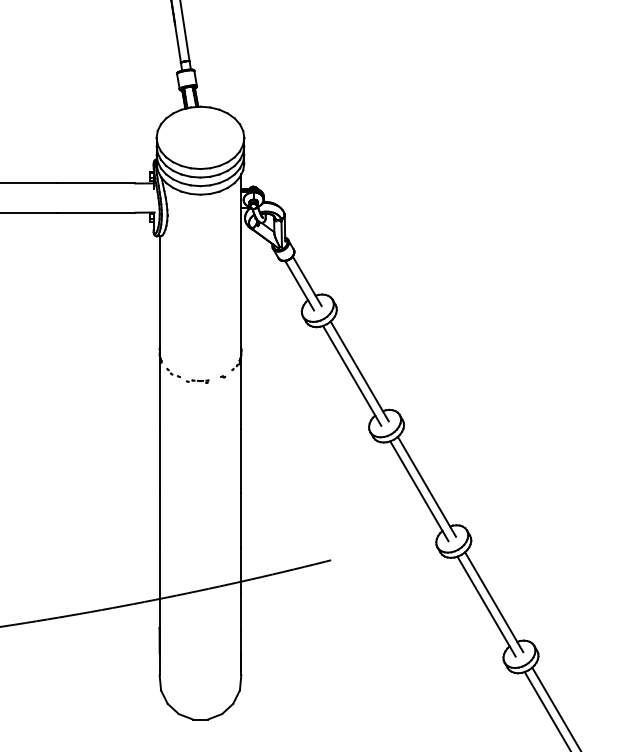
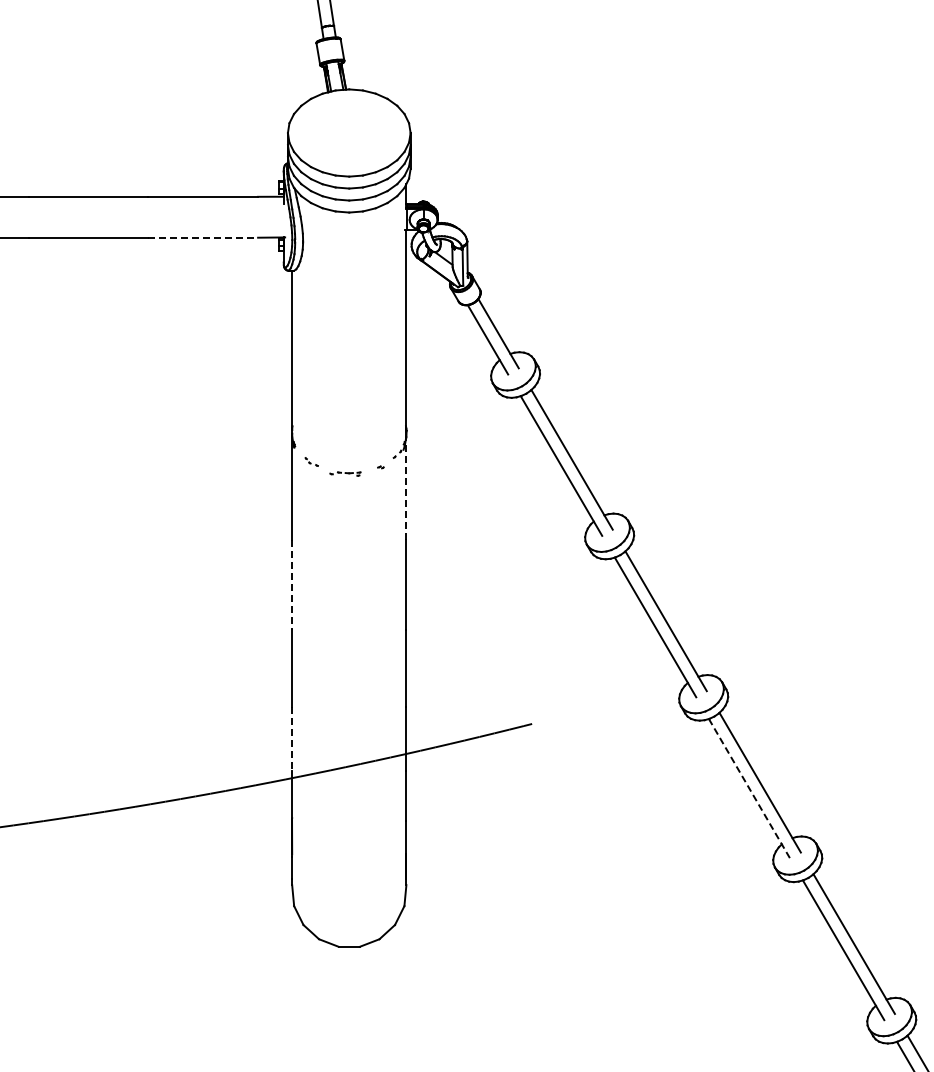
line: (96, 212) -> (203, 237), solid -> dashed
part: (173, 372) -> (311, 461), size x0.7
line: (241, 391) -> (406, 488), solid -> dashed
line: (159, 461) -> (292, 585), solid -> dashed
line: (159, 571) -> (292, 739), solid -> dashed
line: (486, 606) -> (749, 788), solid -> dashed

